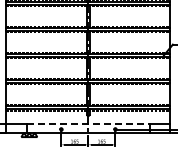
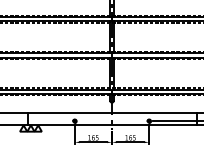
line: (88, 123) -> (112, 112), dashed -> solid

